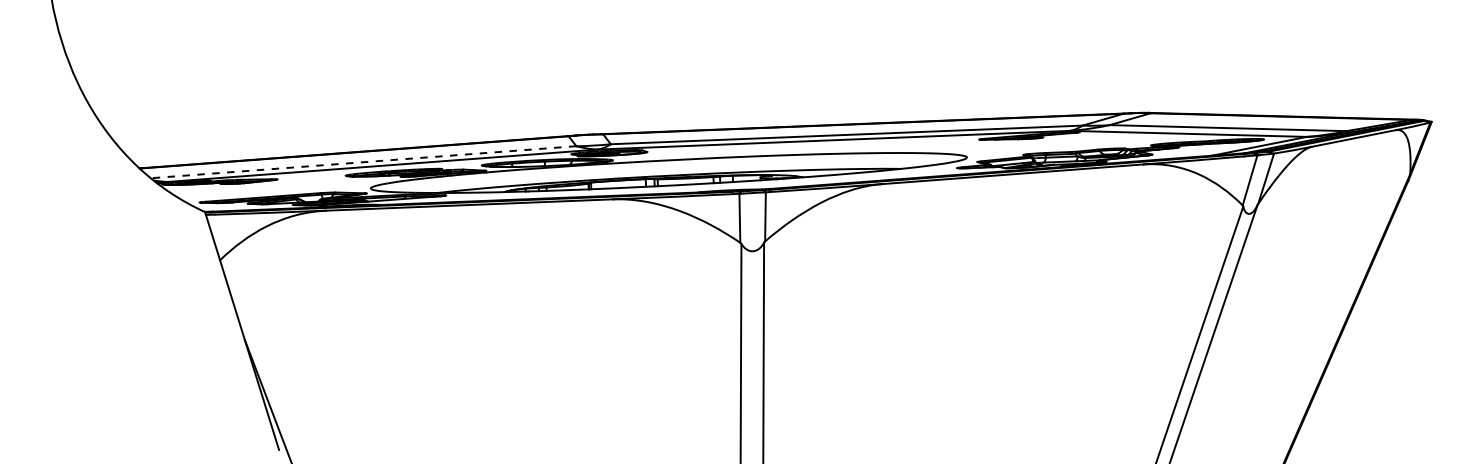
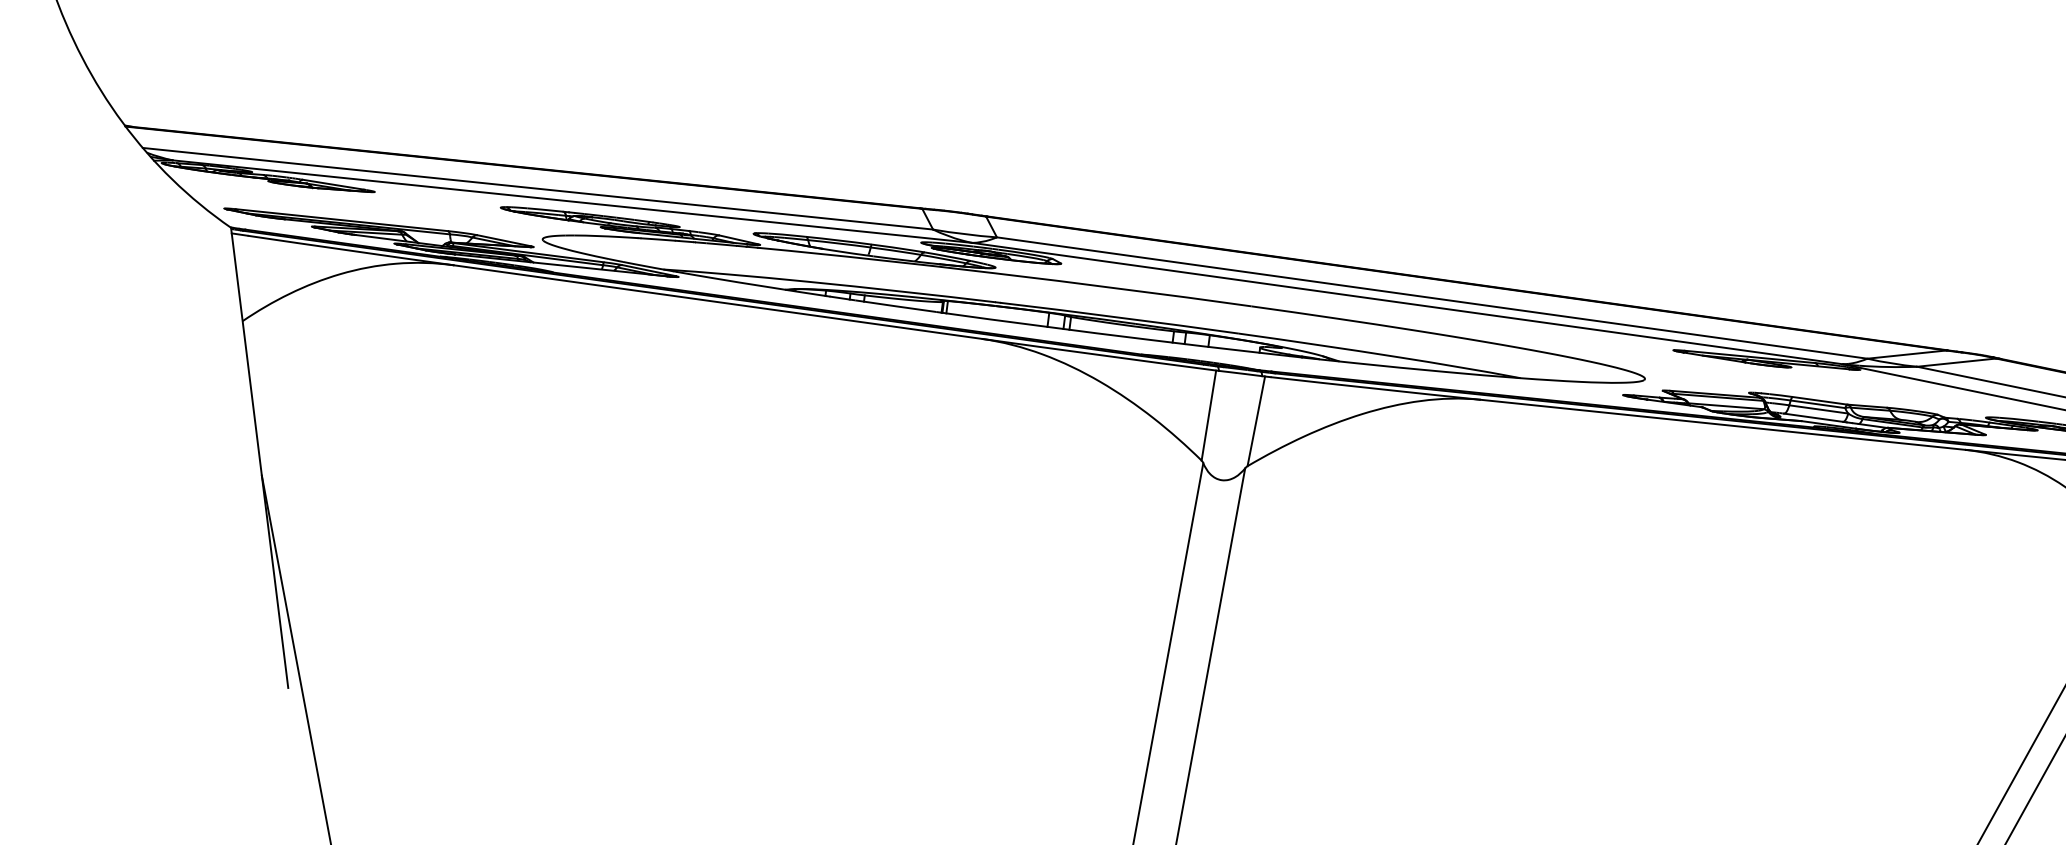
line: (363, 162) -> (537, 189), dashed -> solid

